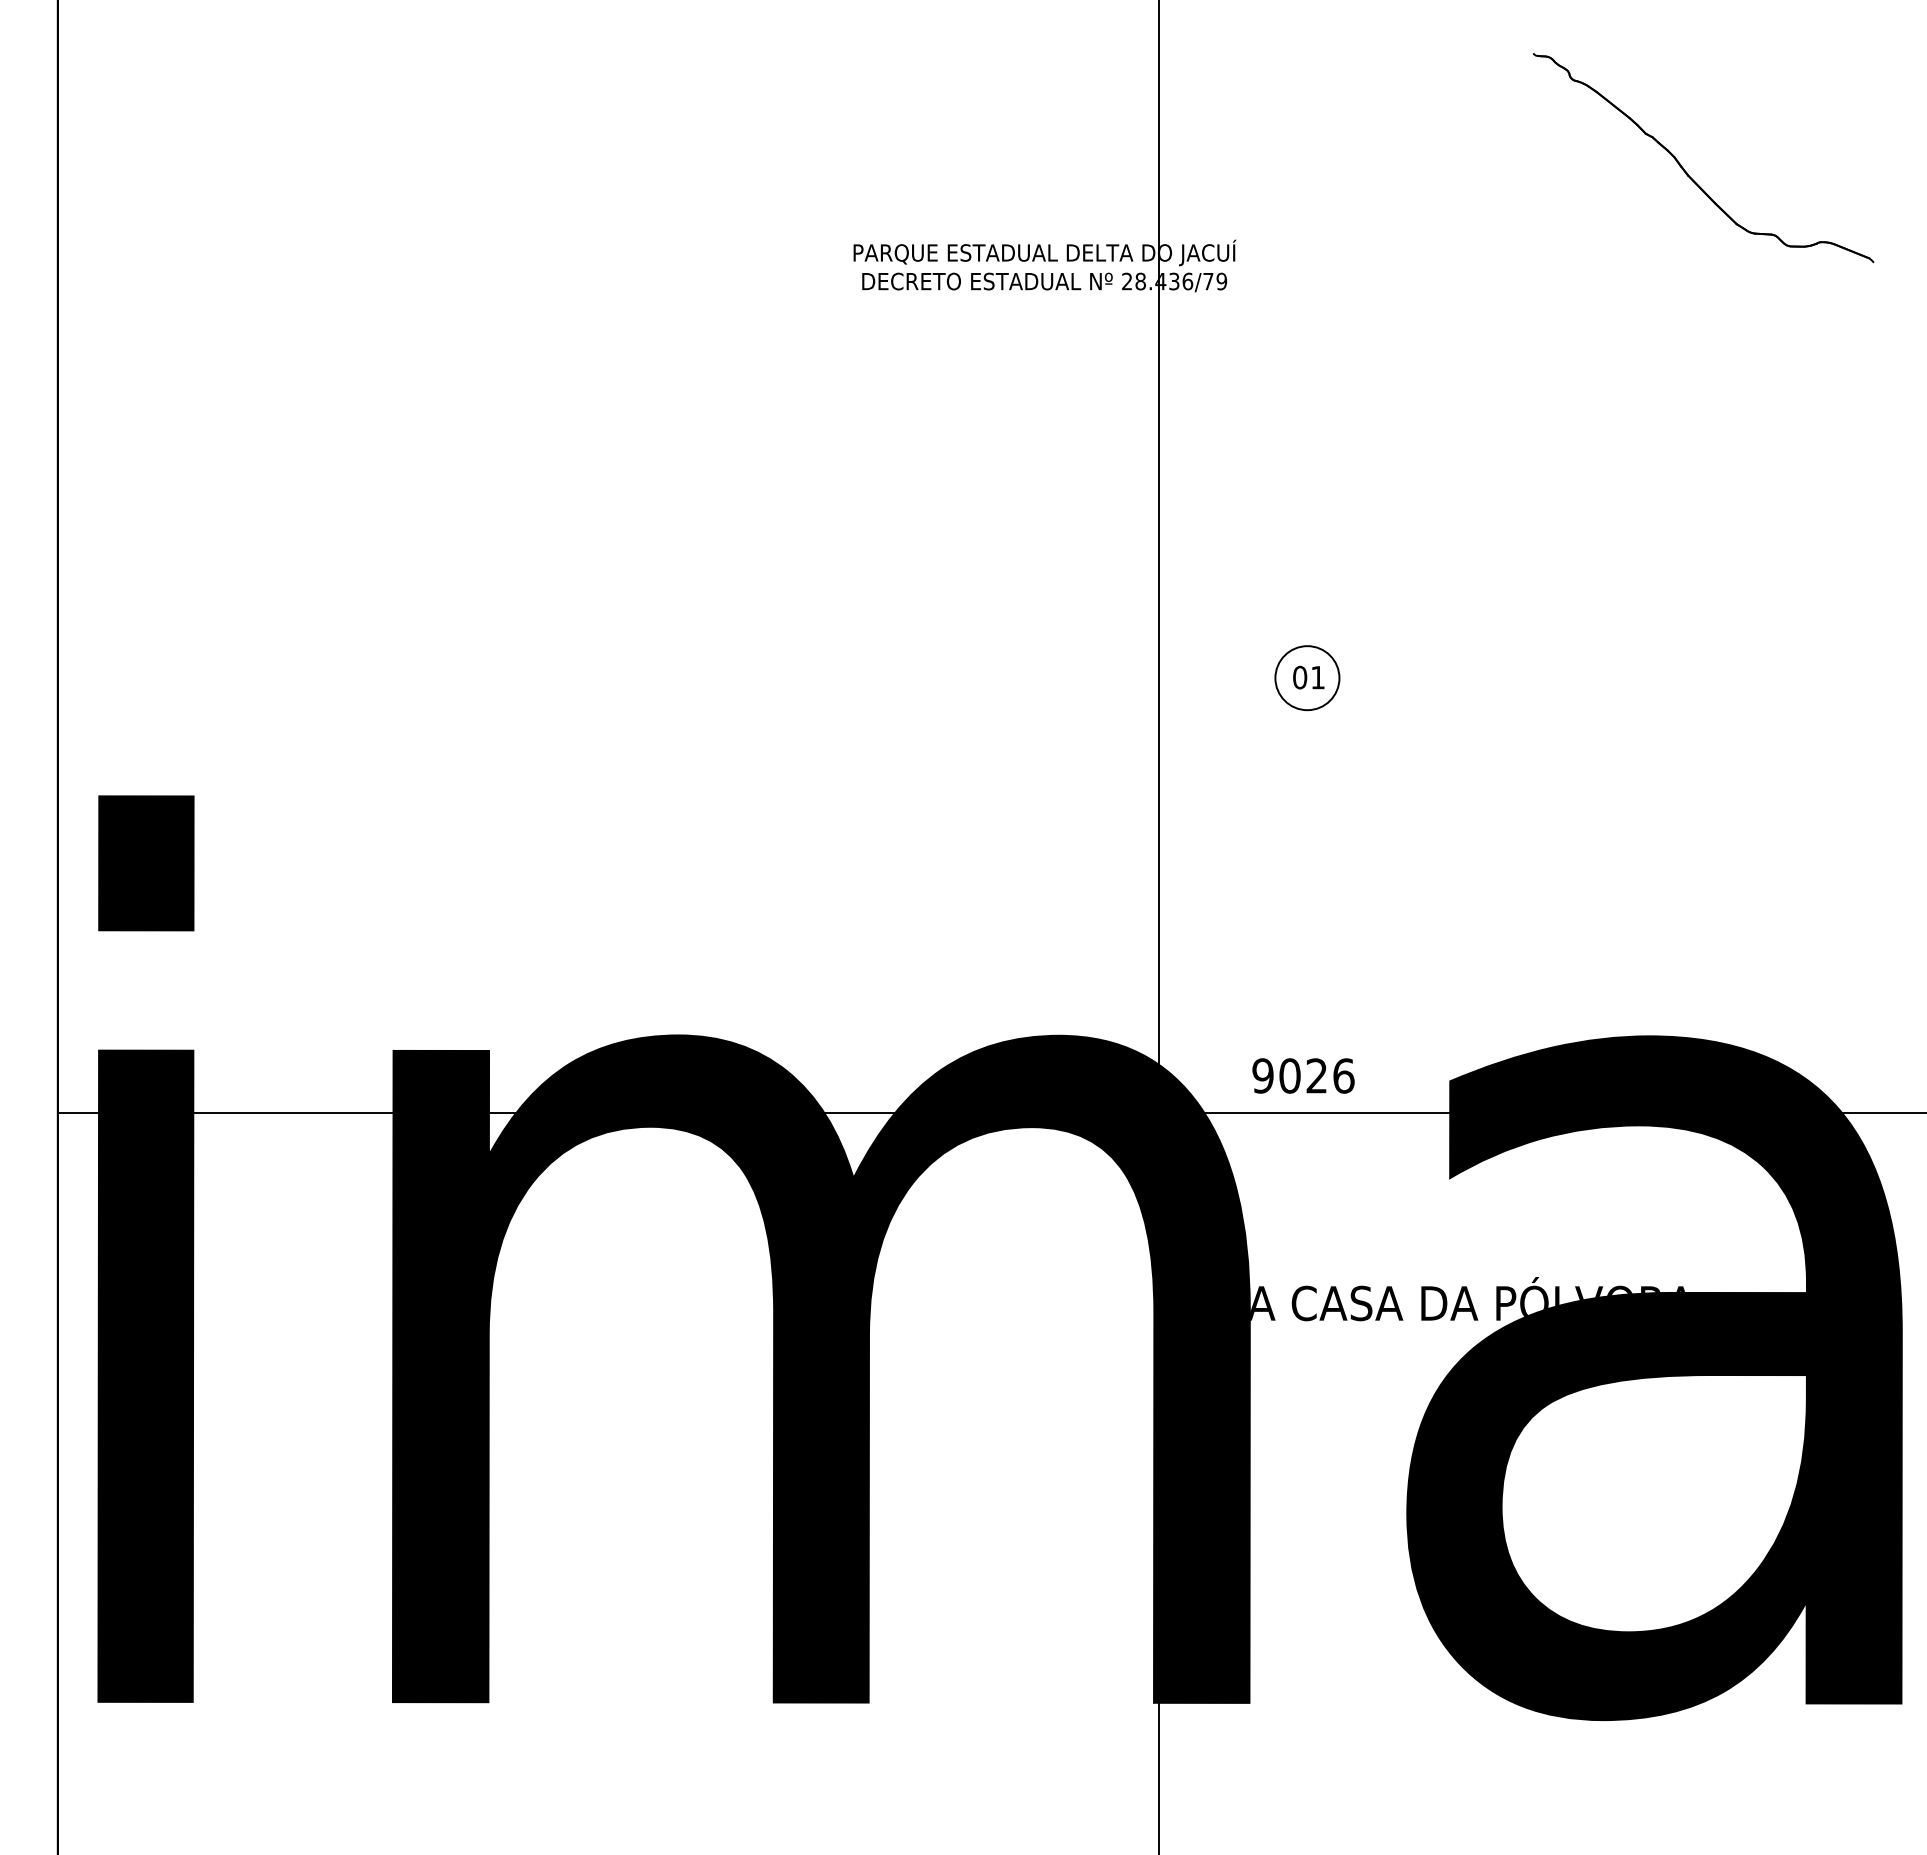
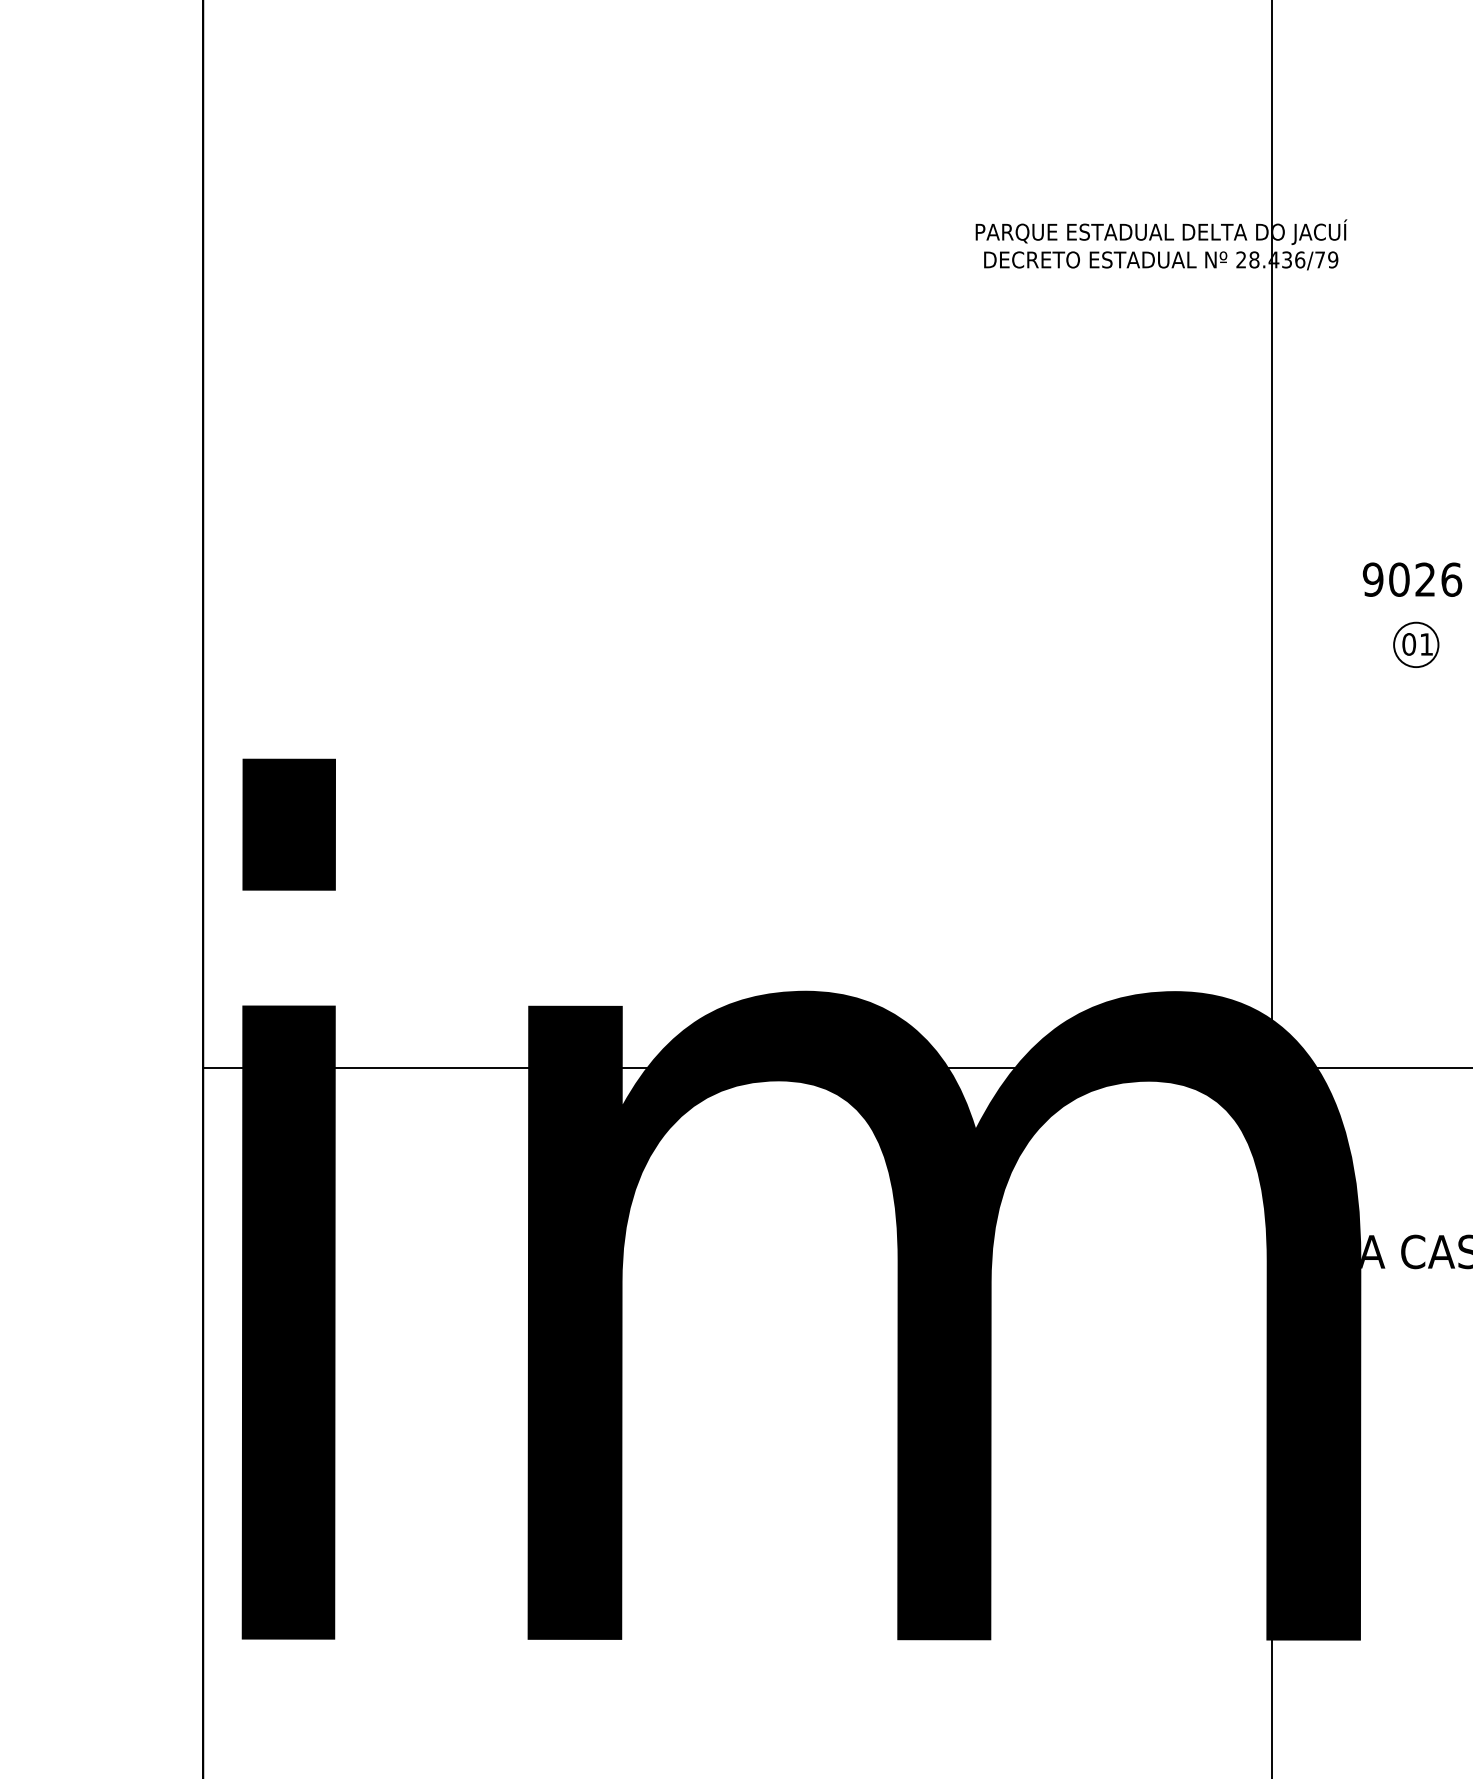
circle: (1307, 678) -> (1416, 645), size x0.71
text: (1303, 1075) -> (1412, 579), moved

